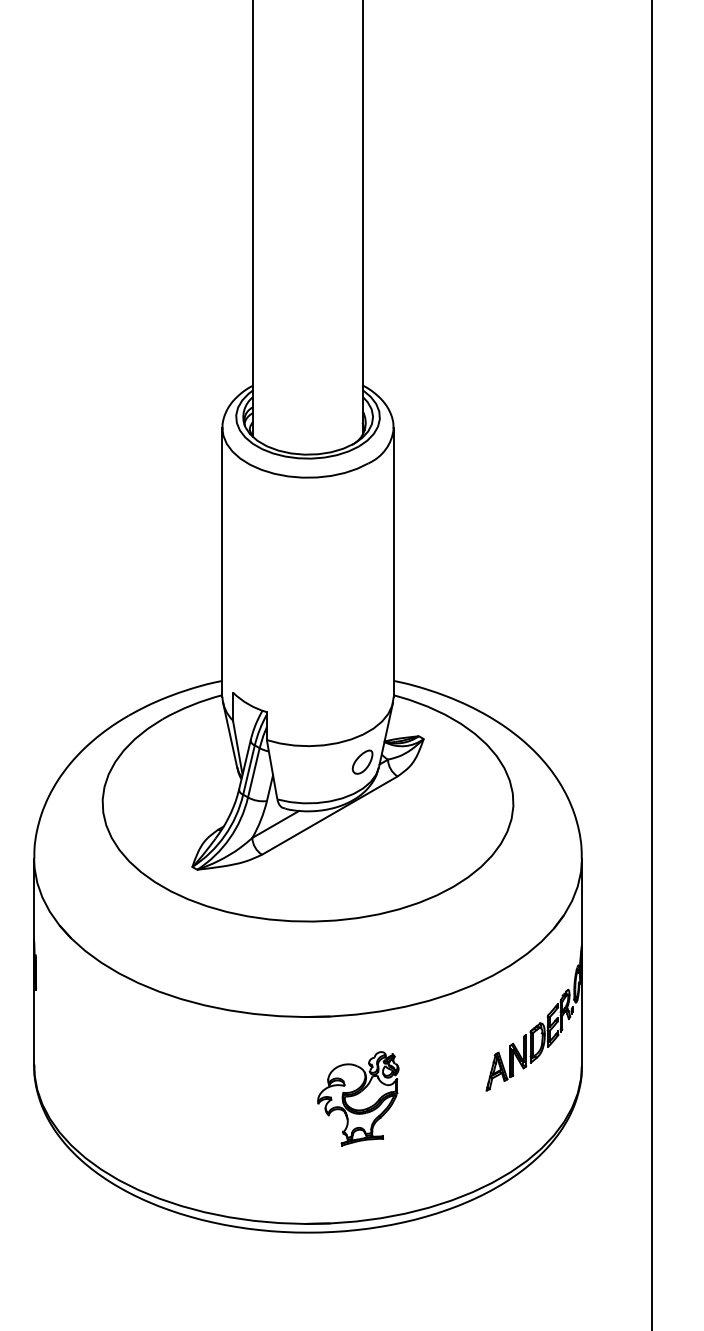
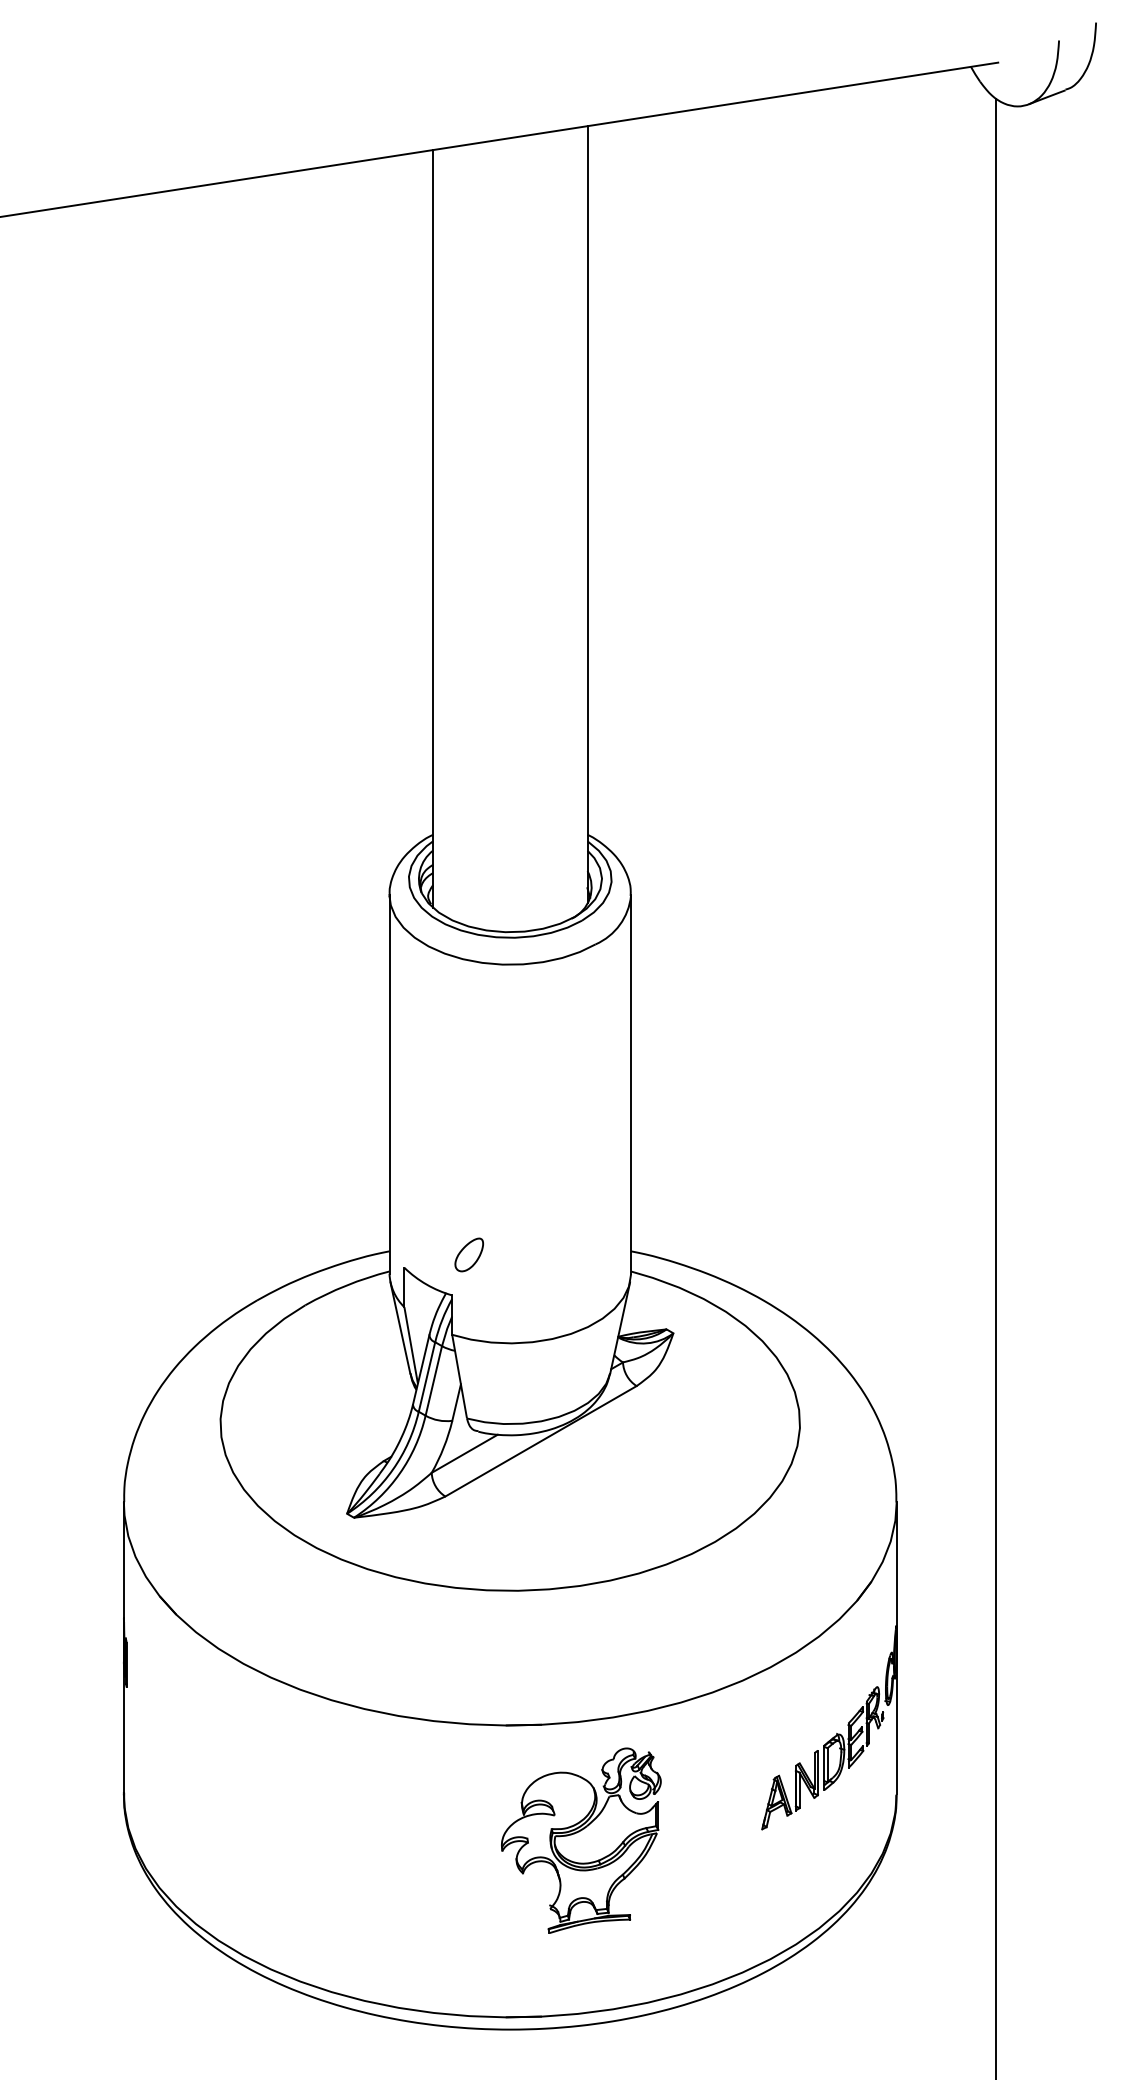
part: (362, 761) -> (468, 1254), moved
part: (357, 1098) -> (580, 1840), size x1.4

